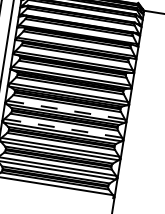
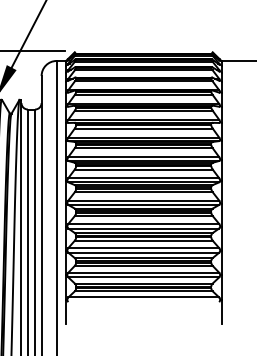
line: (66, 110) -> (144, 200), dashed -> solid
line: (63, 128) -> (144, 223), dashed -> solid

